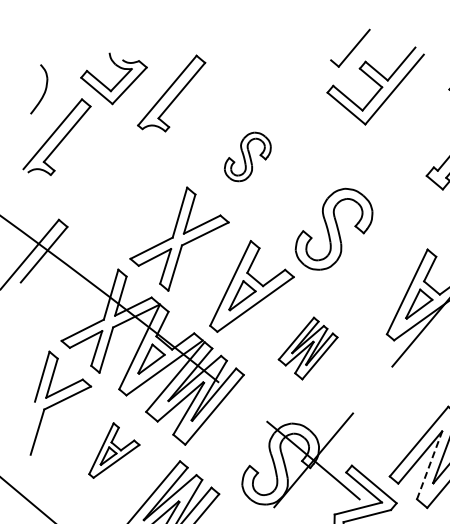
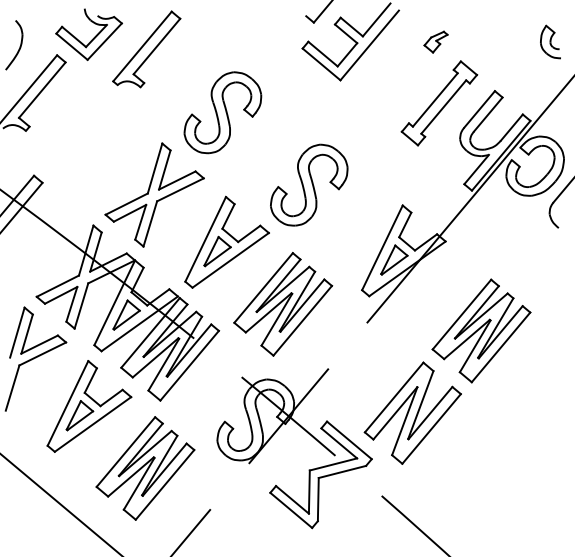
part: (247, 156) -> (222, 112), size x1.67
part: (308, 348) -> (283, 304), size x1.67
part: (114, 450) -> (89, 406), size x1.67
line: (429, 464) -> (404, 420), dashed -> solid

